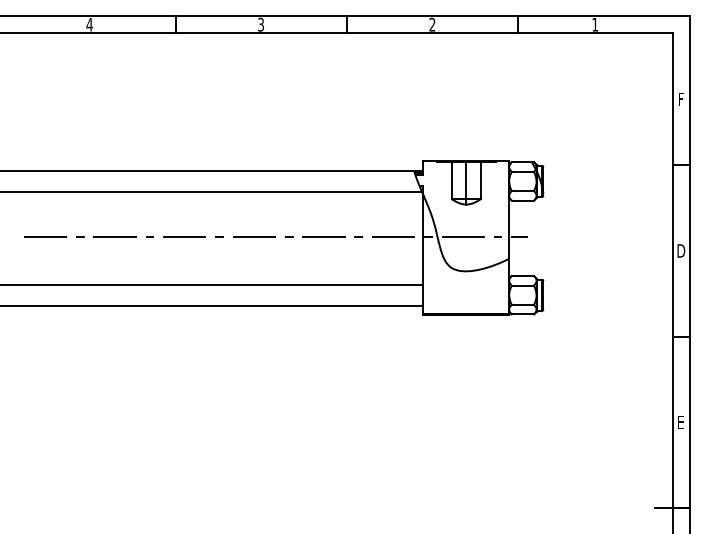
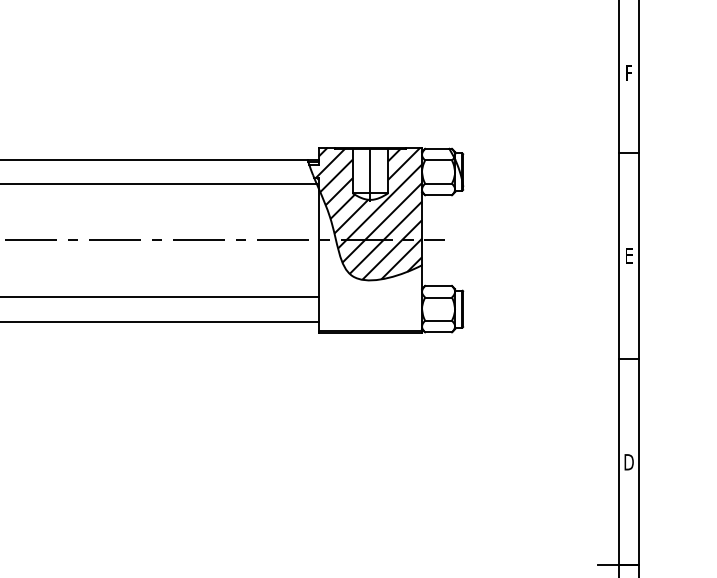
hatch: (462, 215) -> (365, 213), added
text: (681, 250) -> (629, 255), D -> E
text: (680, 422) -> (628, 462), E -> D

